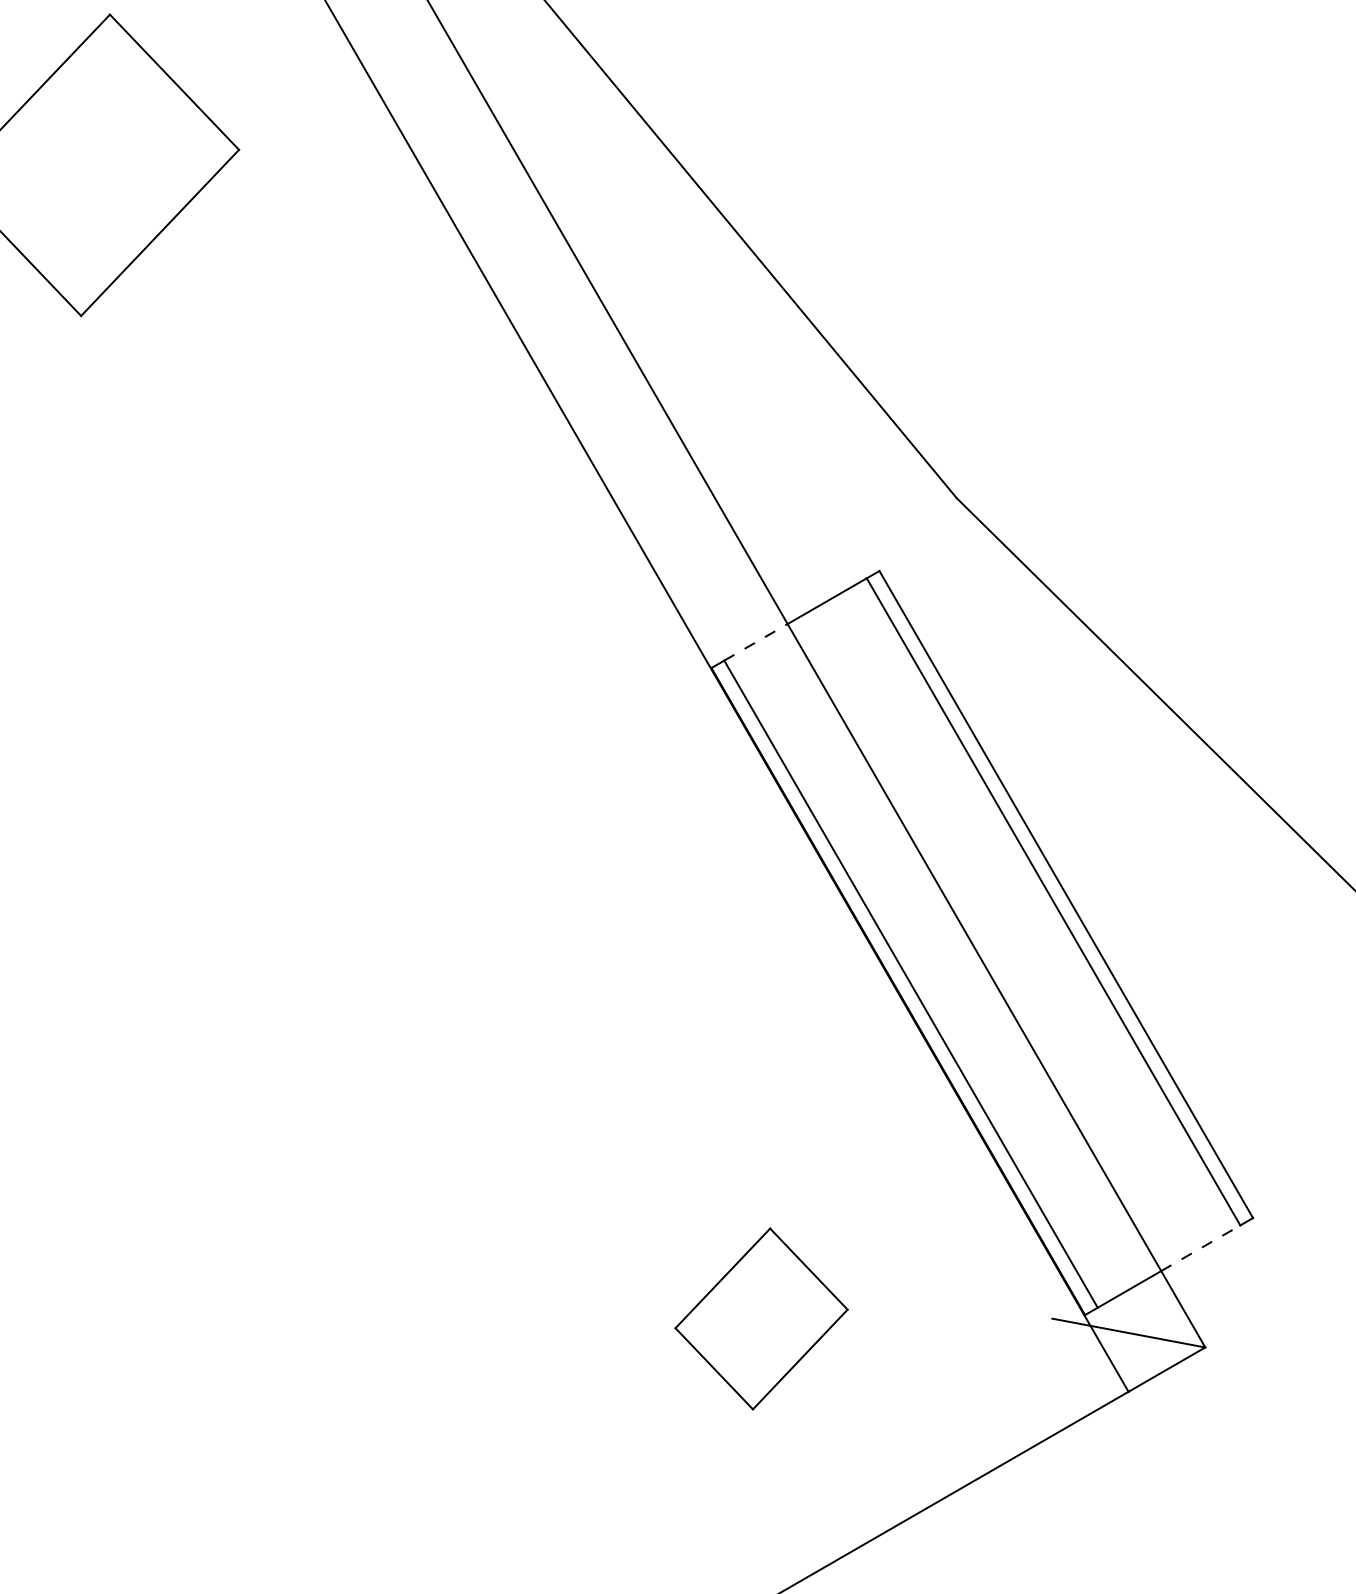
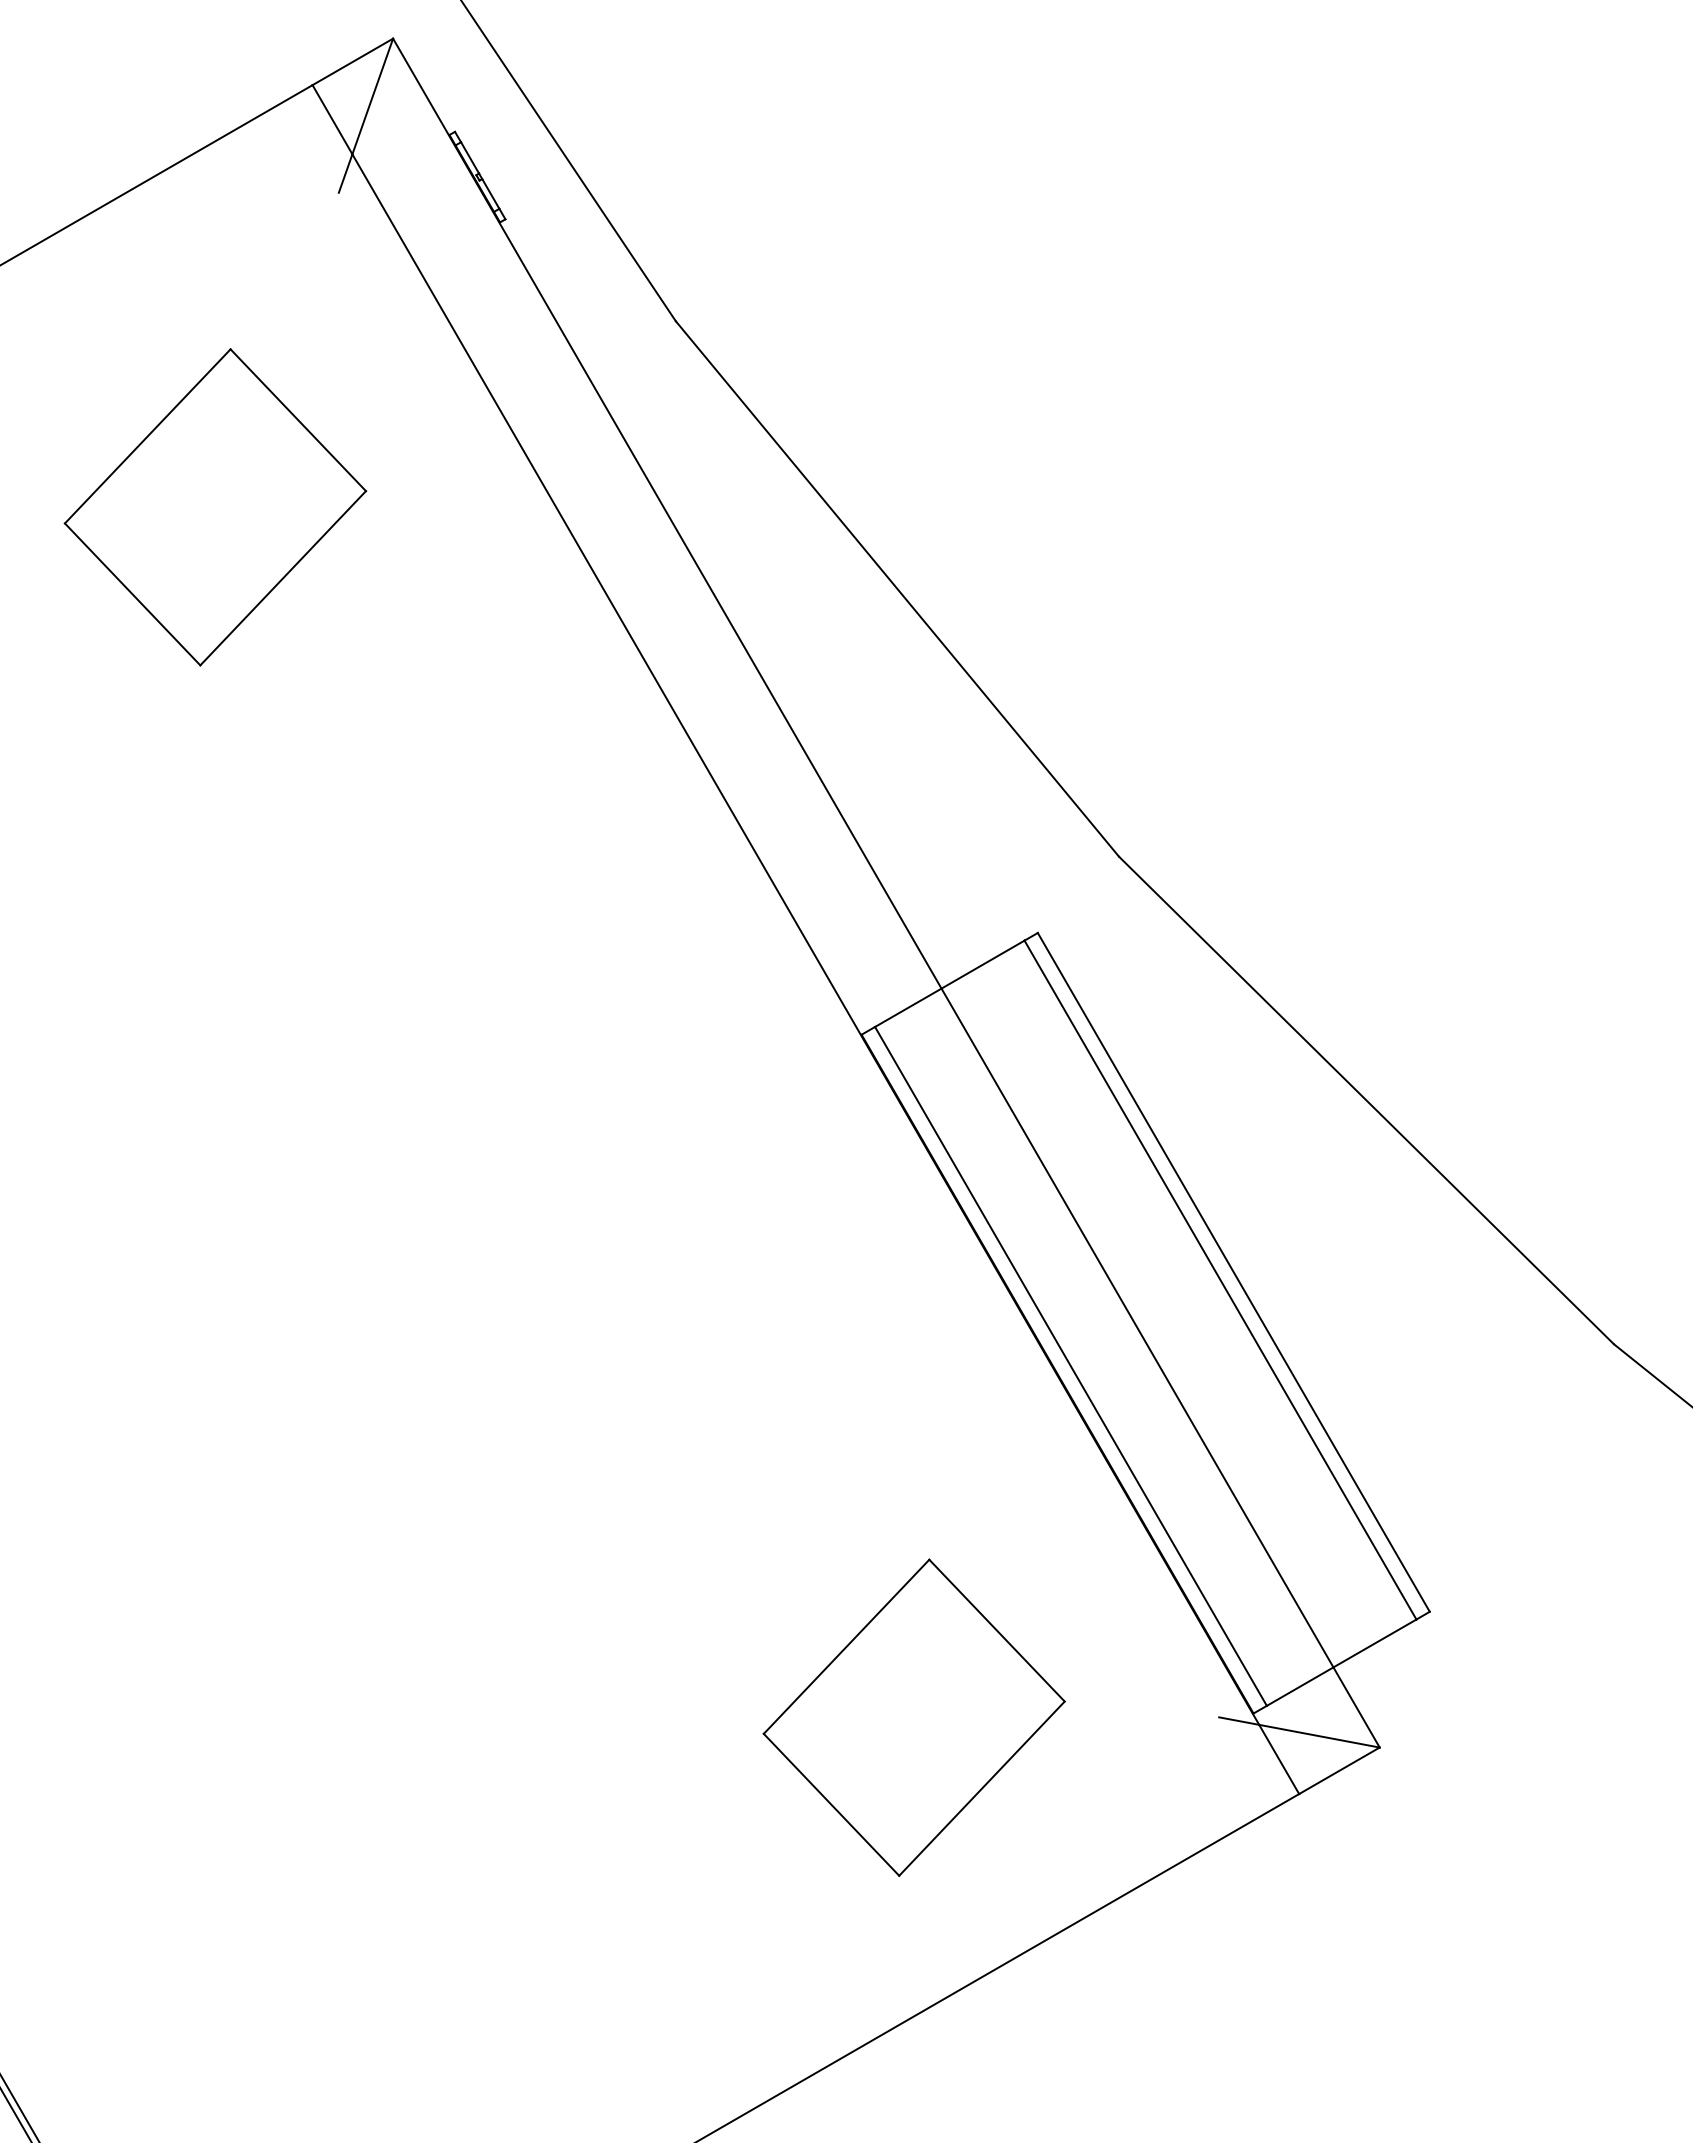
line: (756, 642) -> (908, 1007), dashed -> solid
line: (1200, 1248) -> (1374, 1643), dashed -> solid
part: (760, 1318) -> (913, 1717), size x1.67

